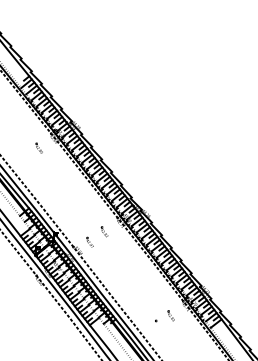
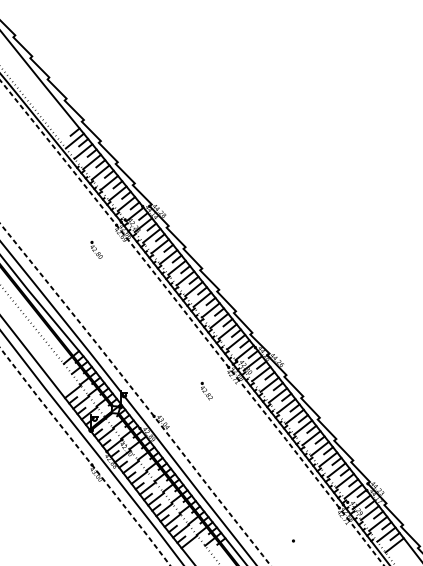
part: (89, 241) -> (181, 407), removed
part: (170, 315) -> (317, 531), removed

